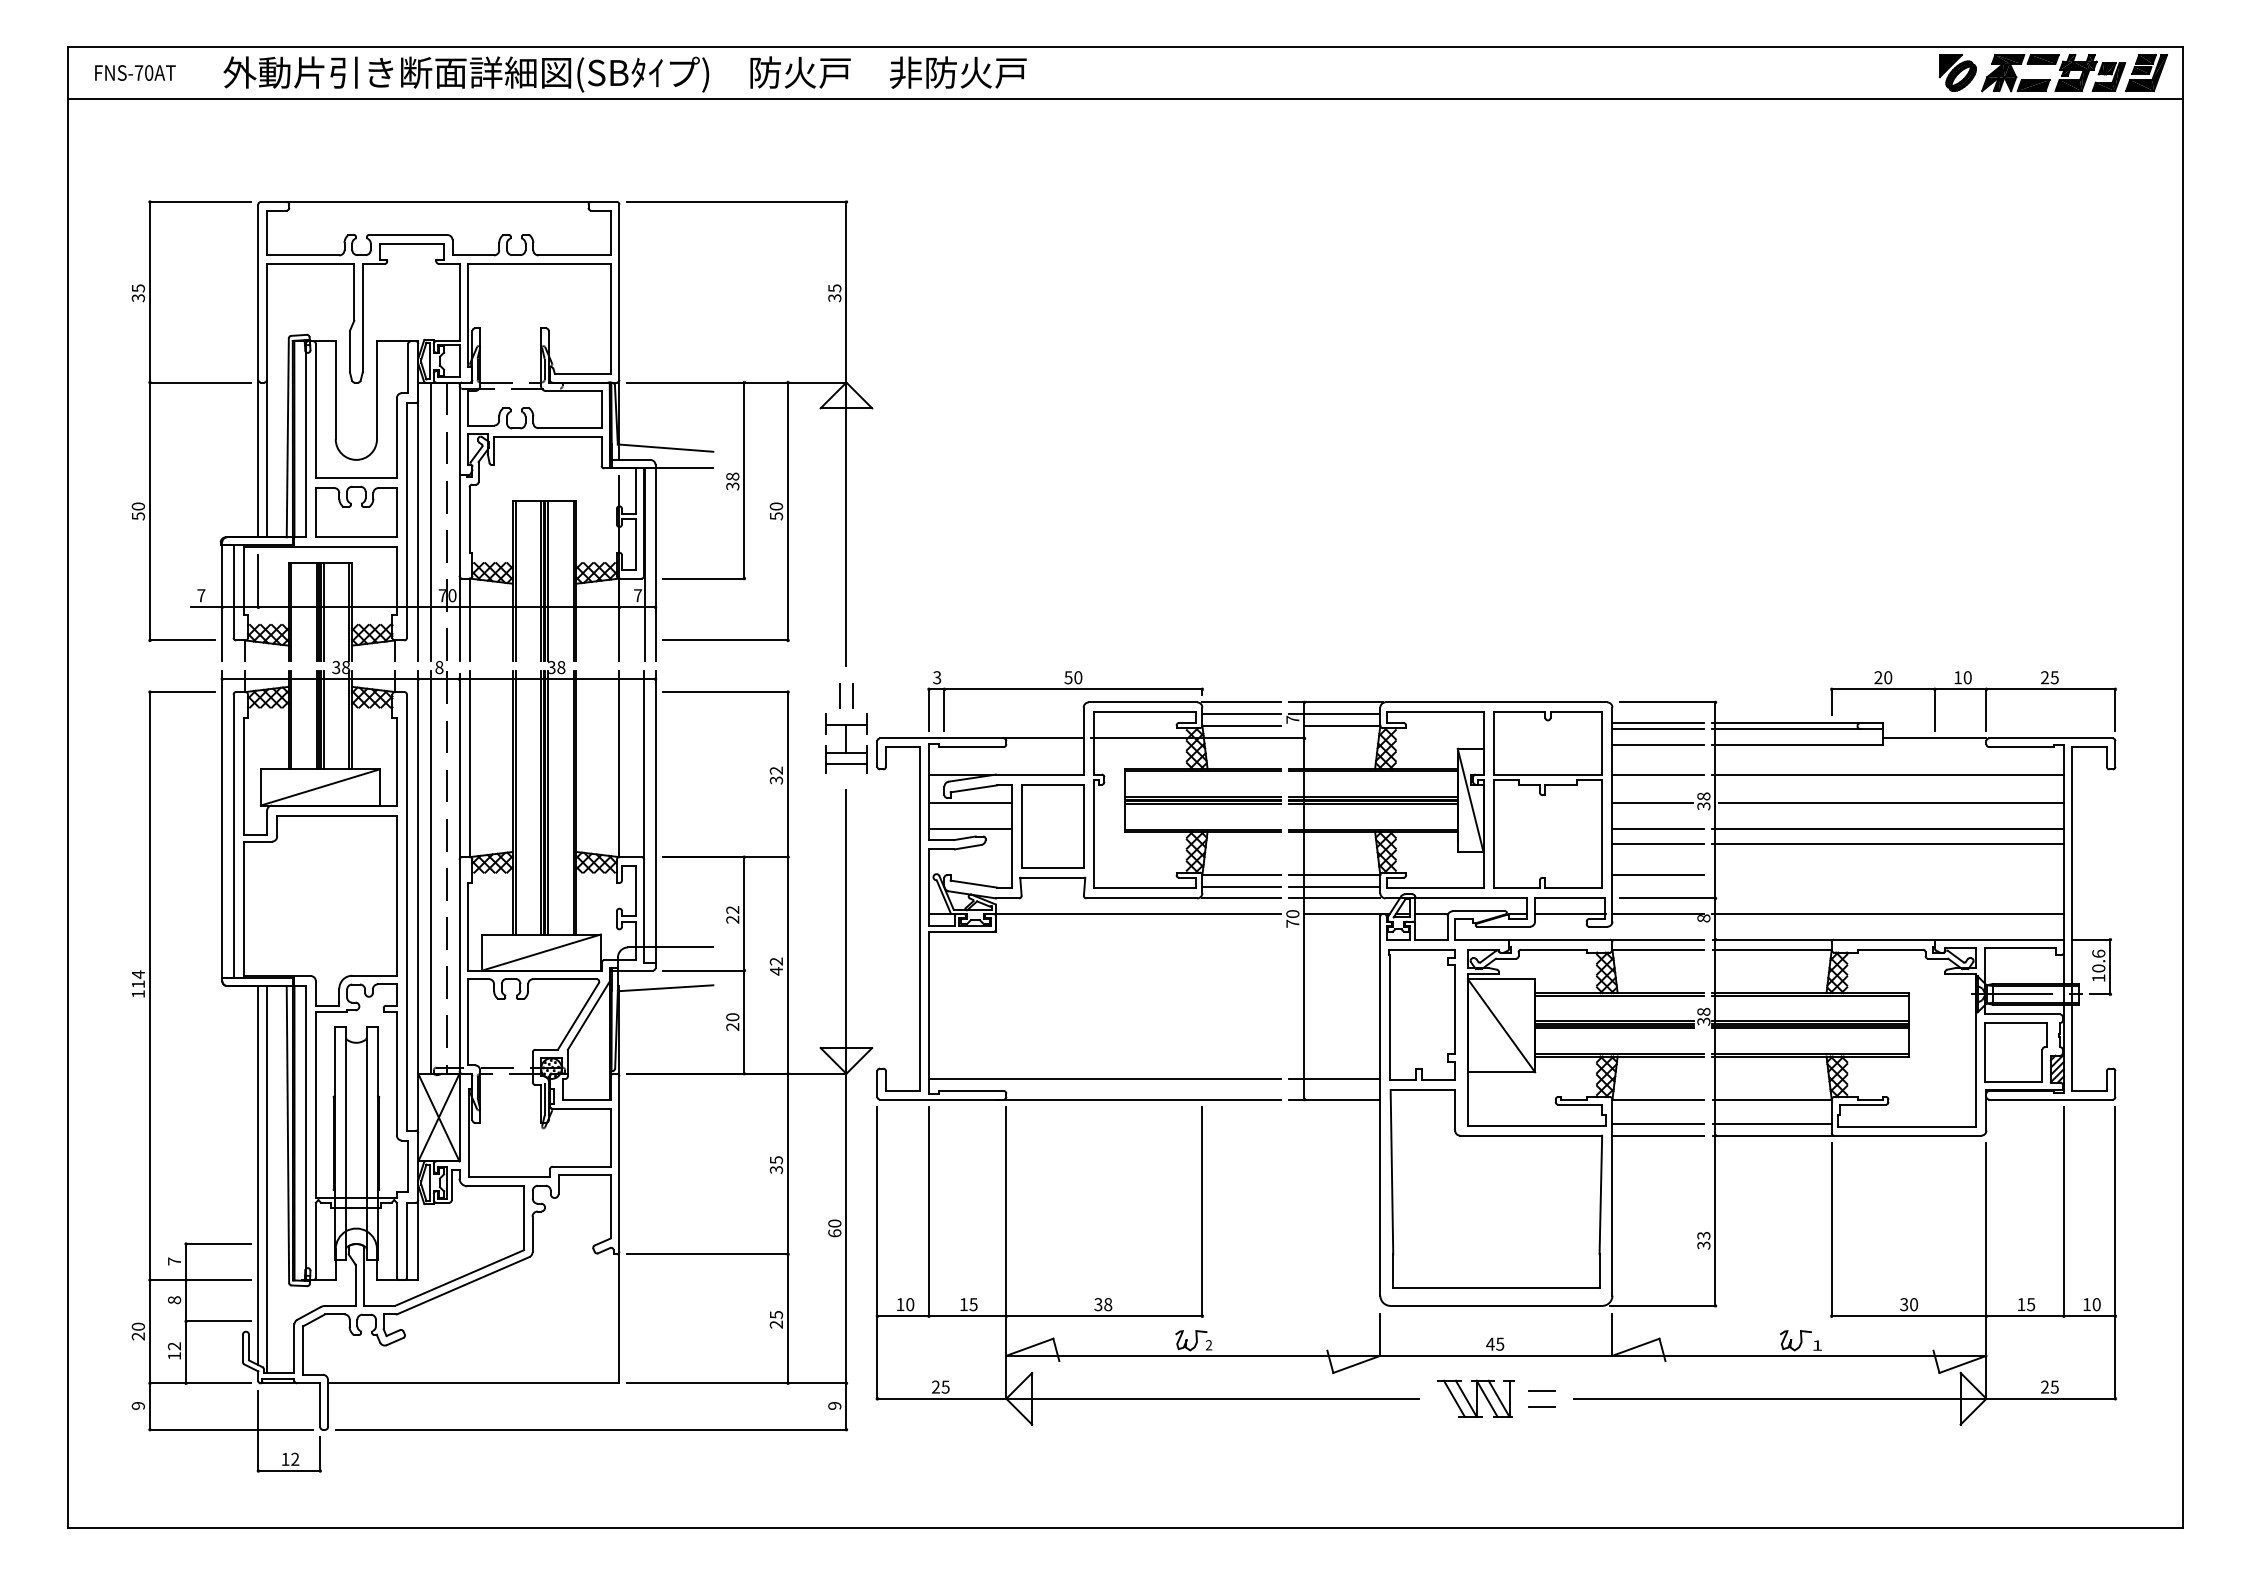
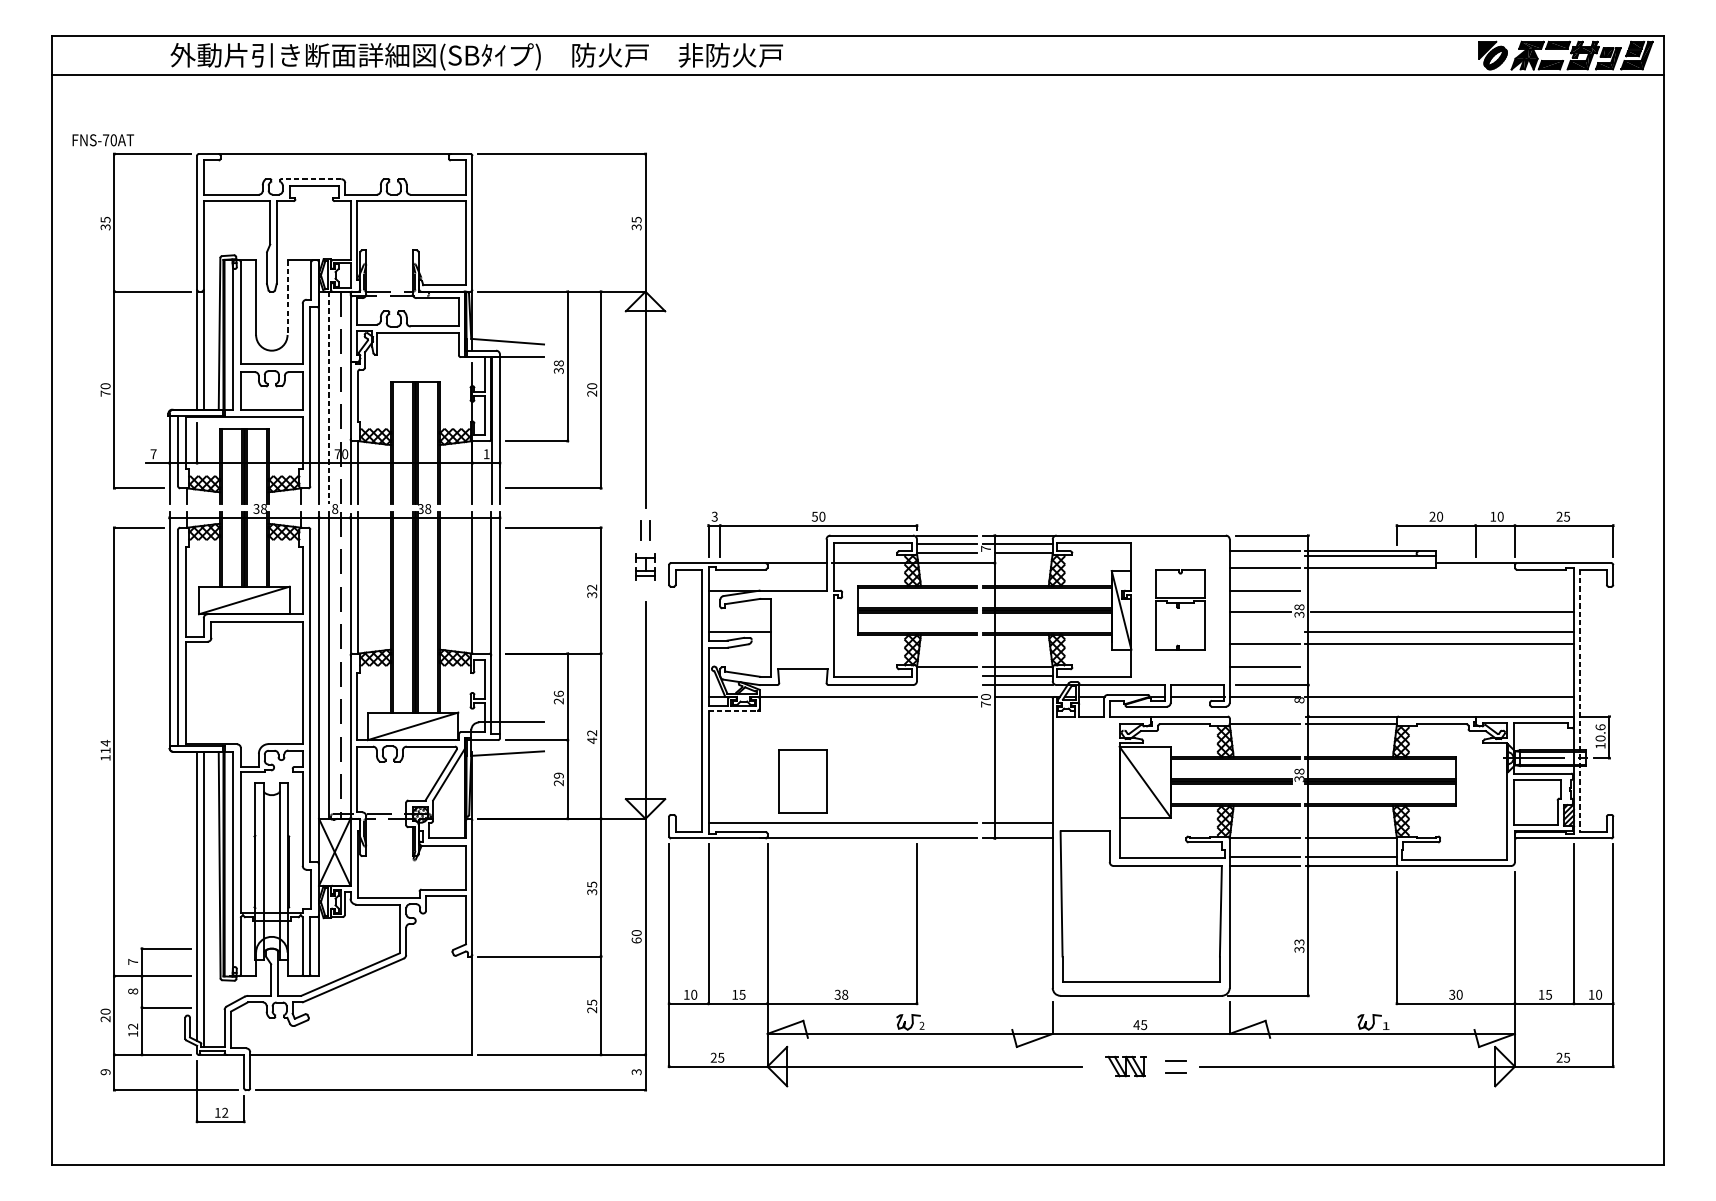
text: (135, 72) -> (103, 139), moved
line: (407, 235) -> (310, 179), solid -> dashed
line: (377, 390) -> (287, 297), solid -> dashed
text: (138, 516) -> (105, 393), 50 -> 70
text: (776, 516) -> (592, 393), 50 -> 20
line: (431, 522) -> (329, 398), solid -> dashed
text: (638, 595) -> (486, 454), 7 -> 1
line: (1658, 729) -> (1264, 556), removed
part: (846, 743) -> (645, 566), size x0.6
line: (1887, 774) -> (1439, 590), removed
part: (1547, 799) -> (1180, 609), size x0.6
line: (969, 802) -> (739, 611), removed
part: (1052, 826) -> (802, 781), moved
line: (1658, 828) -> (1264, 631), removed
line: (1241, 887) -> (946, 676), removed
line: (1241, 898) -> (946, 685), removed
text: (732, 909) -> (558, 693), 22 -> 26
line: (2072, 919) -> (1580, 701), solid -> dashed
line: (961, 931) -> (733, 710), solid -> dashed
line: (1658, 939) -> (1264, 716), removed
part: (1421, 1014) -> (1084, 773), removed
text: (732, 1017) -> (558, 775), 20 -> 29
part: (1475, 1398) -> (1125, 1066), size x0.7
text: (834, 1406) -> (636, 1072), 9 -> 3

